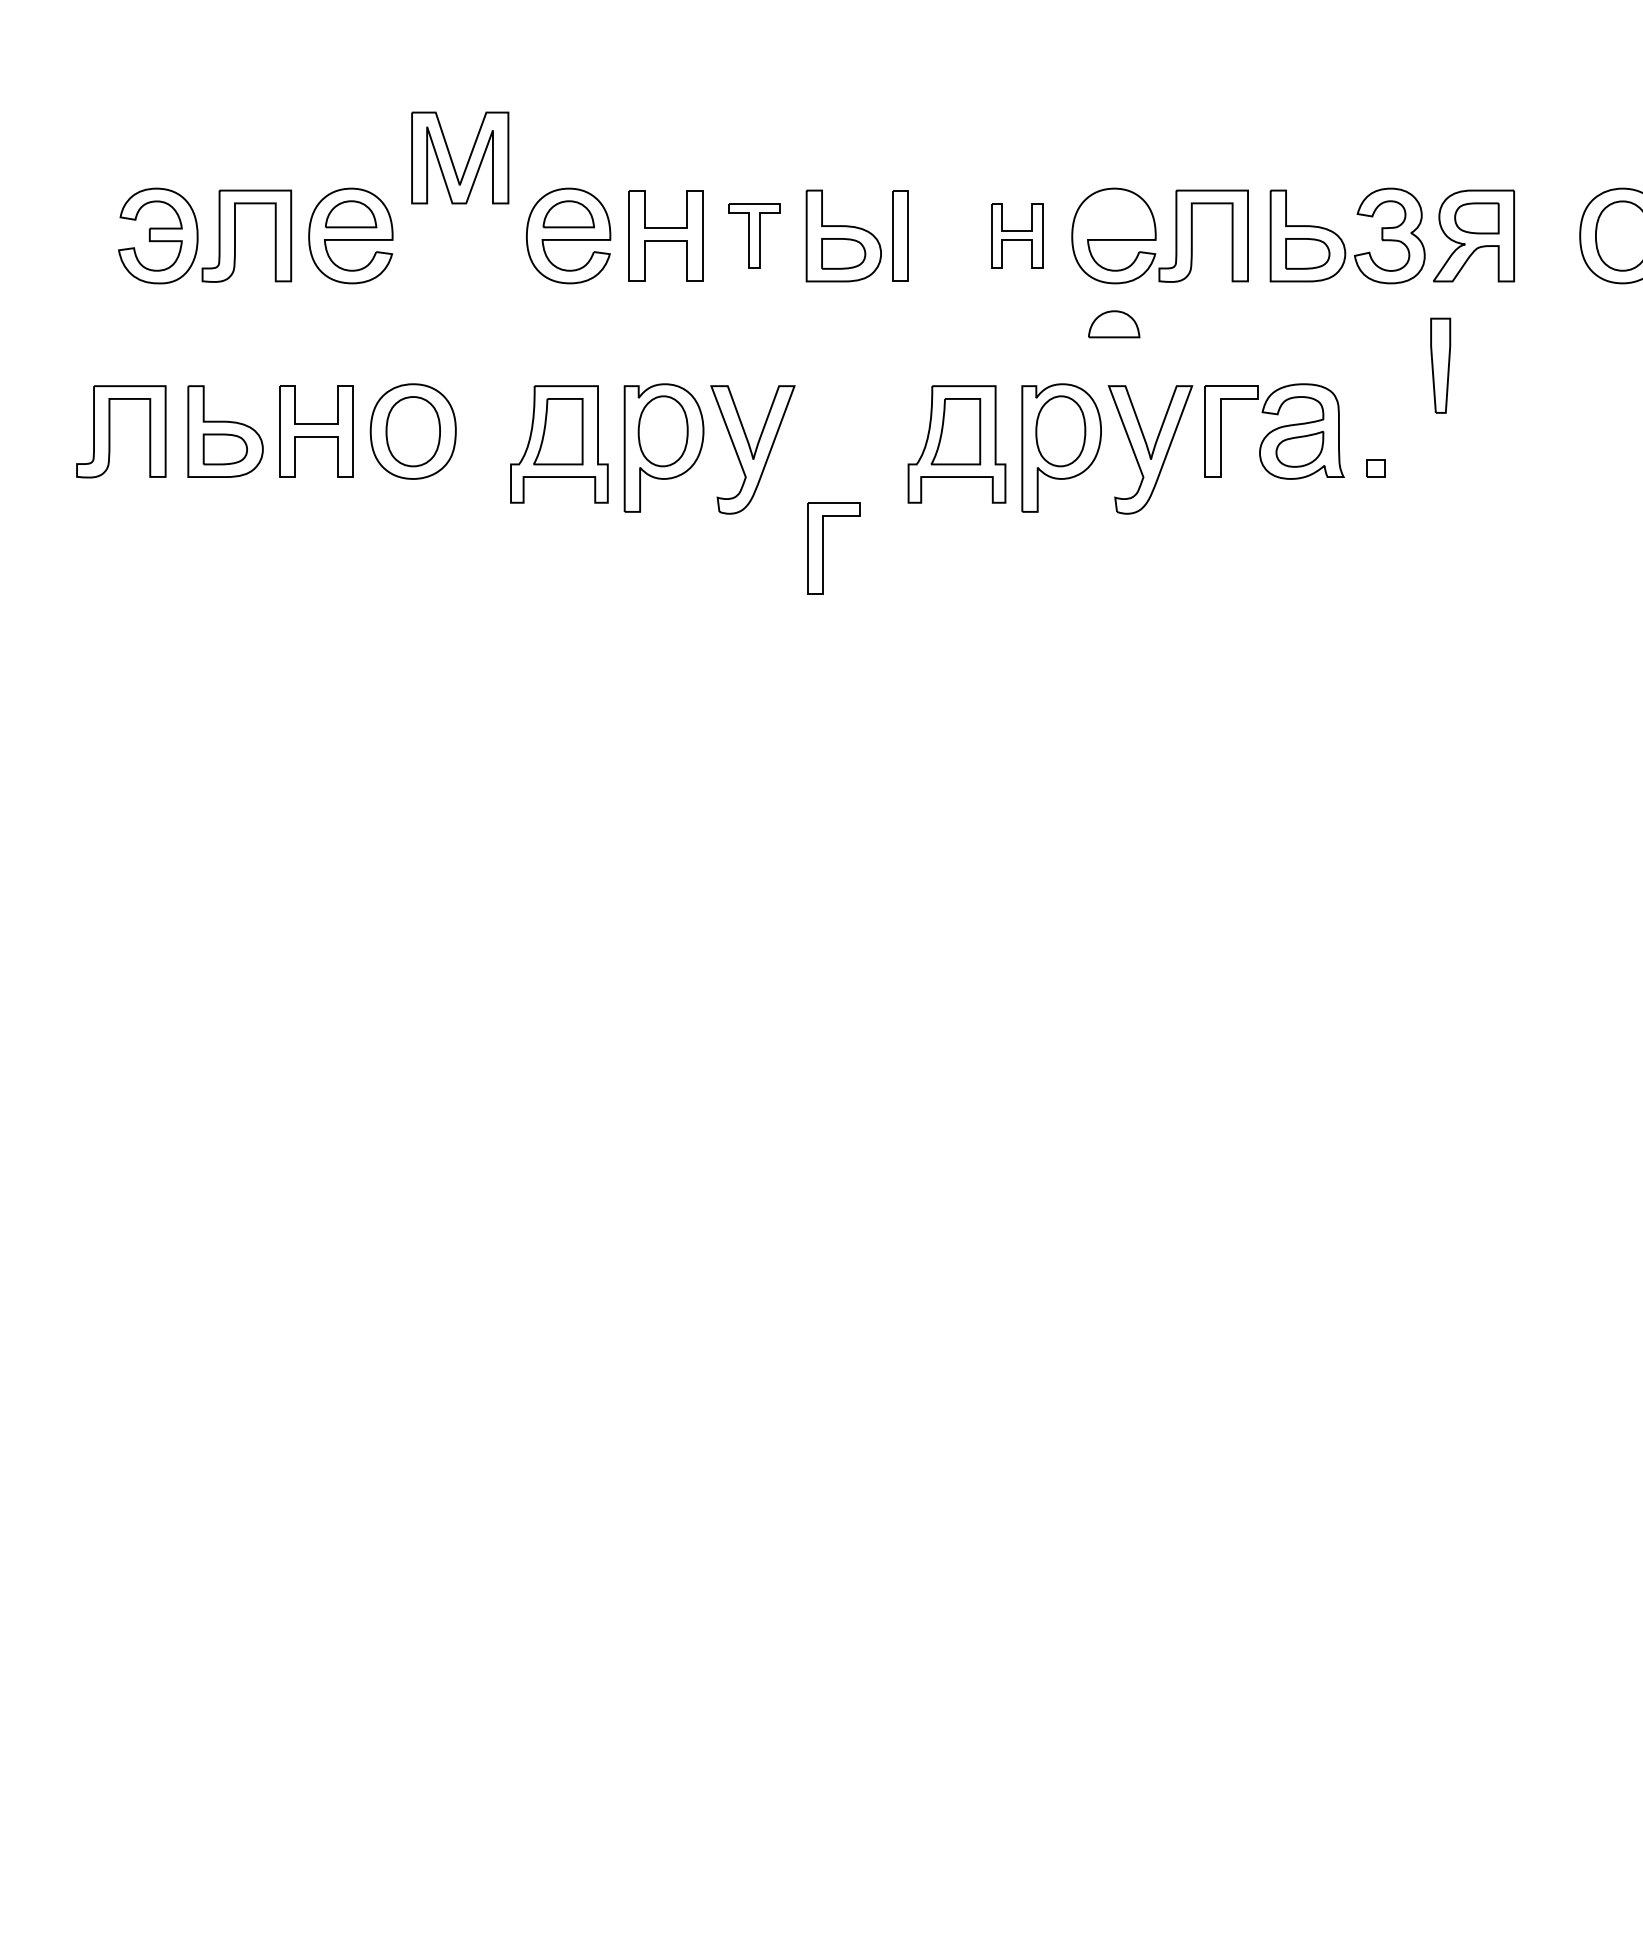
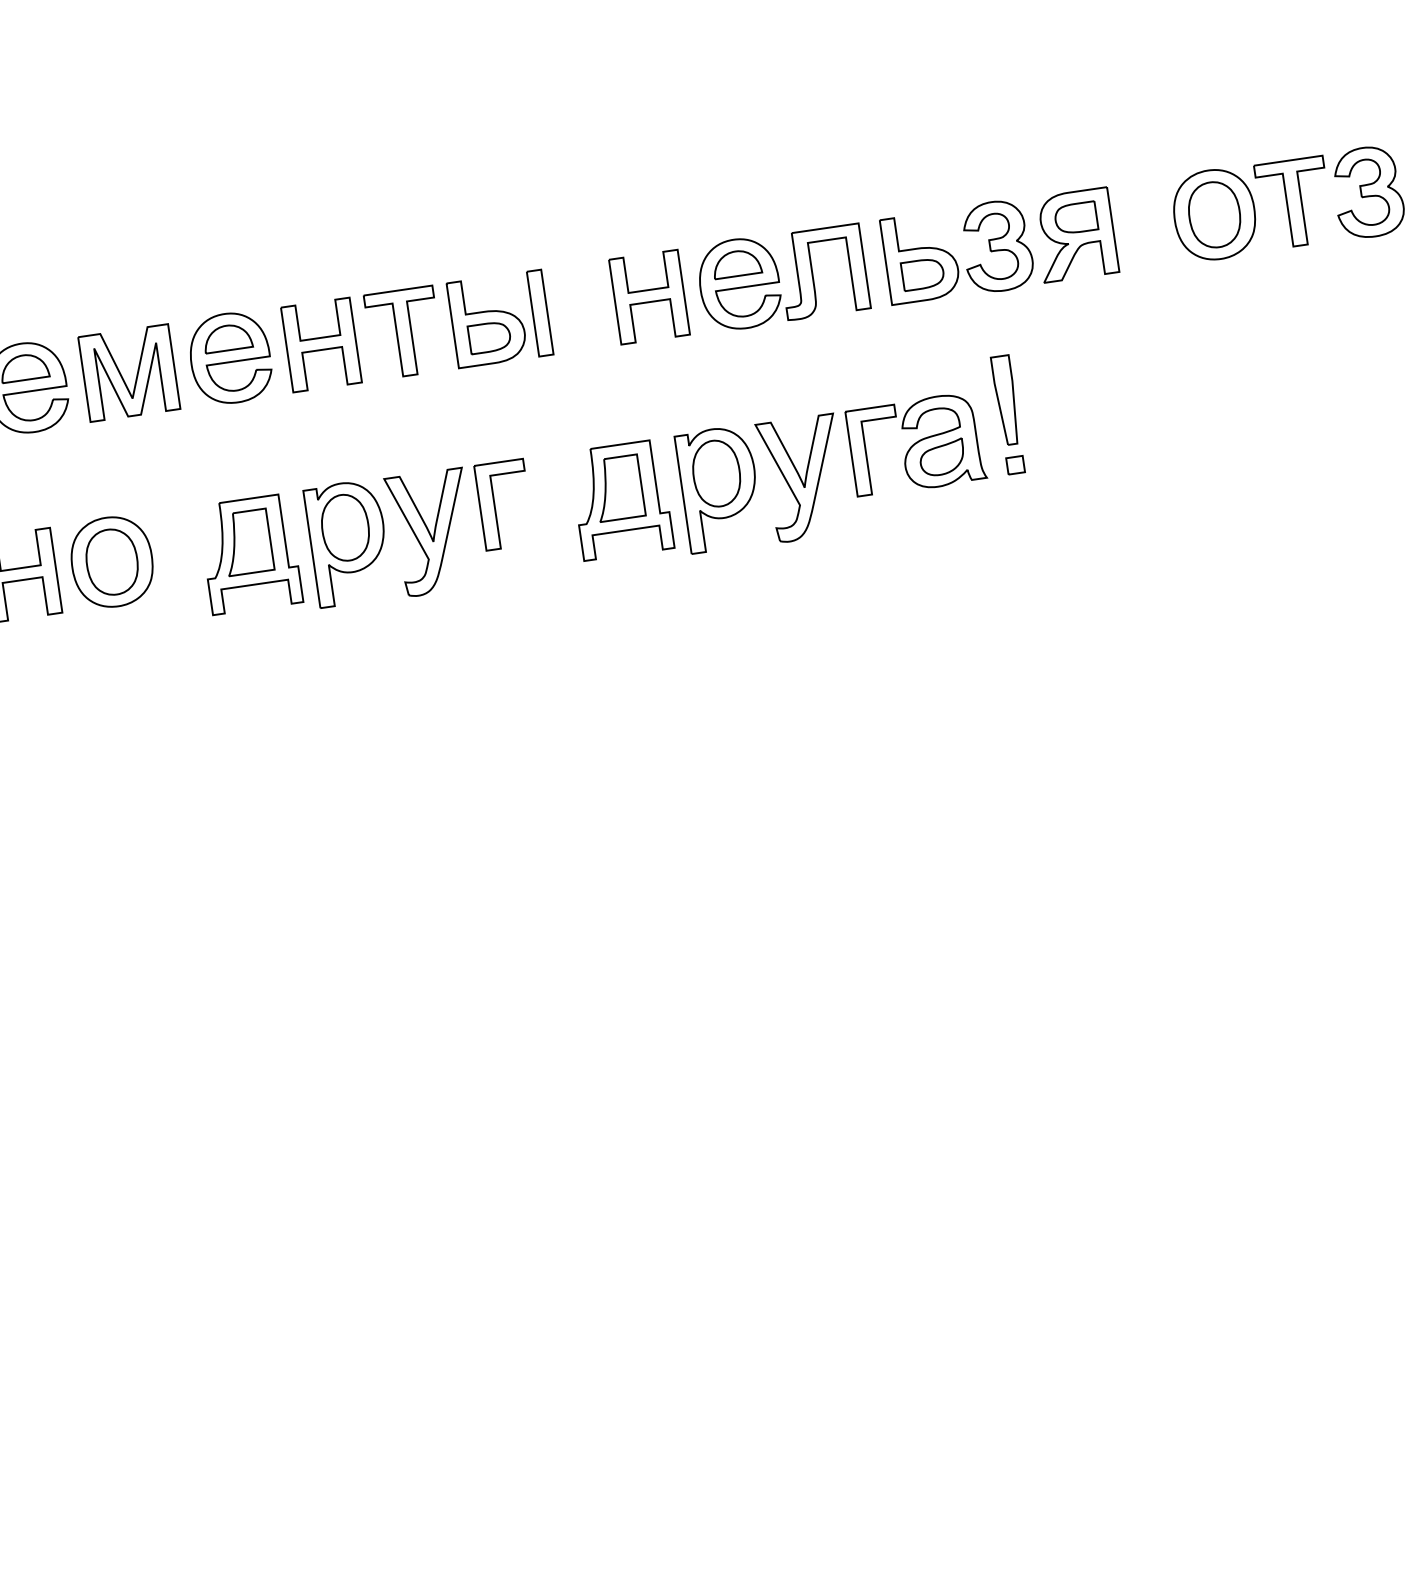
part: (467, 160) -> (136, 374), moved
part: (754, 235) -> (403, 332), size x1.43
part: (1017, 235) -> (649, 296), size x1.43
part: (1114, 324) -> (737, 263), moved
part: (1440, 365) -> (1005, 400), moved
part: (823, 548) -> (495, 506), moved

